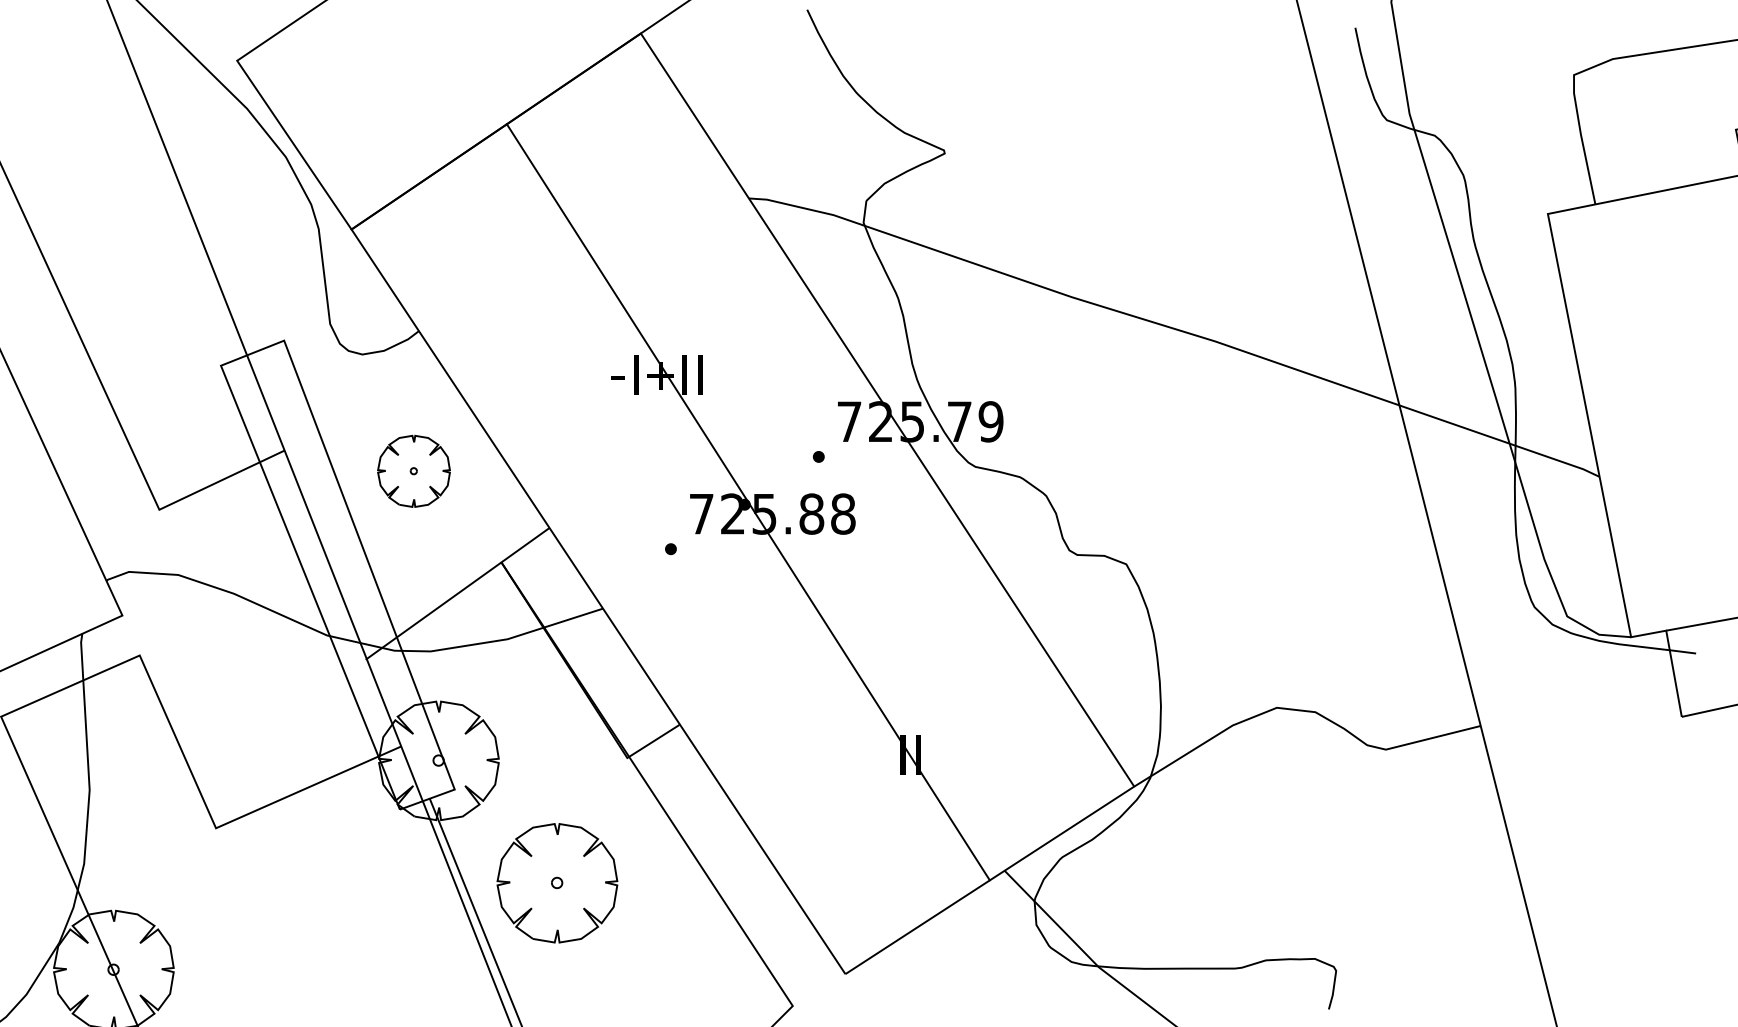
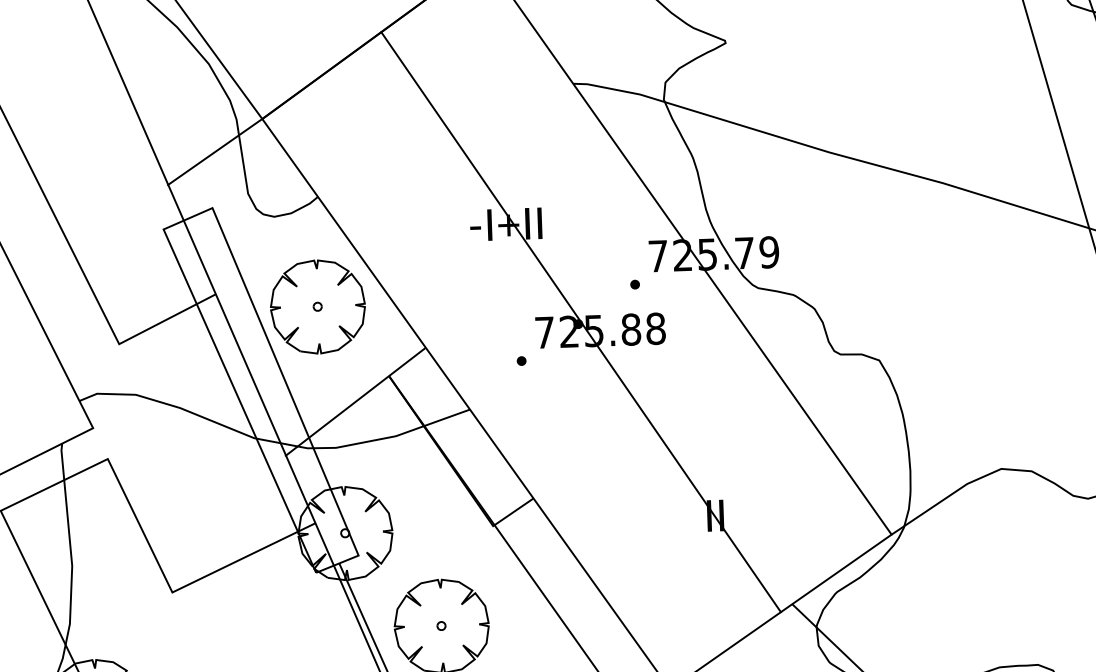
line: (289, 269) -> (214, 152), added
part: (413, 471) -> (317, 307), size x1.67

